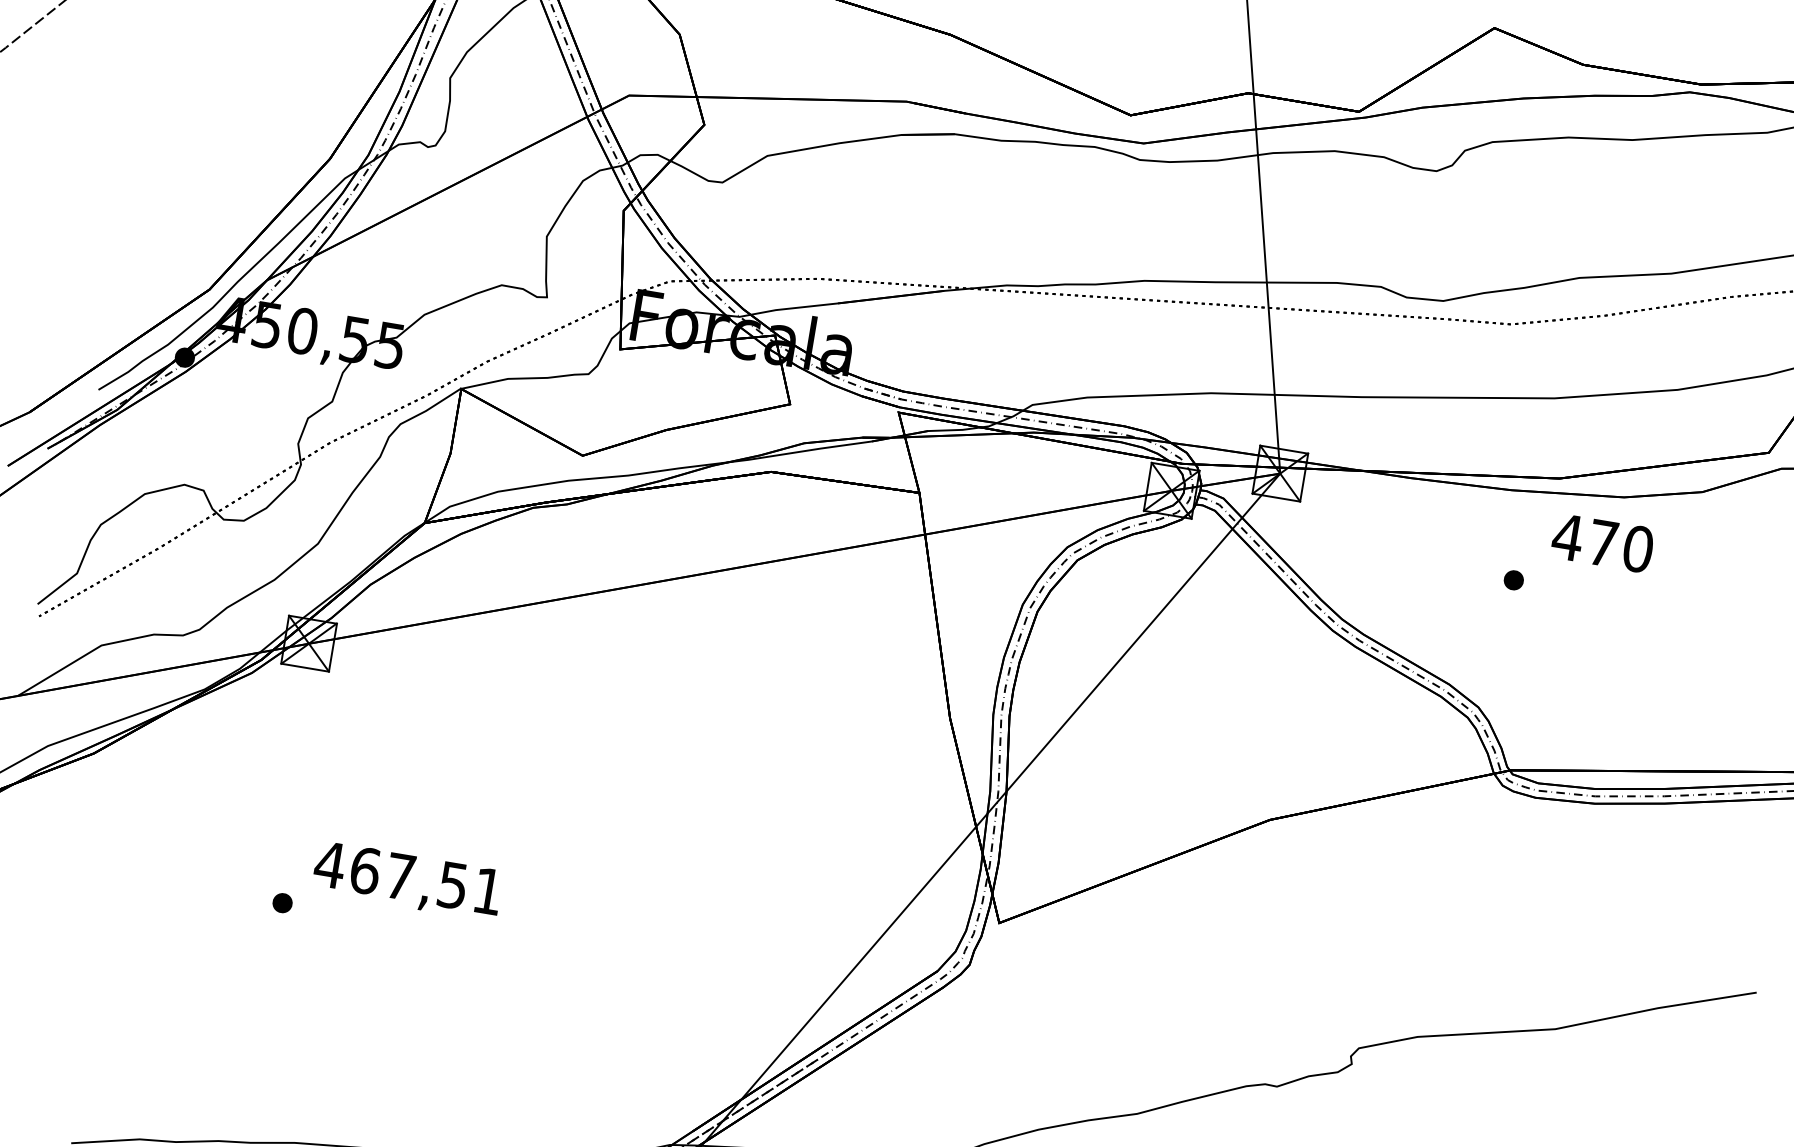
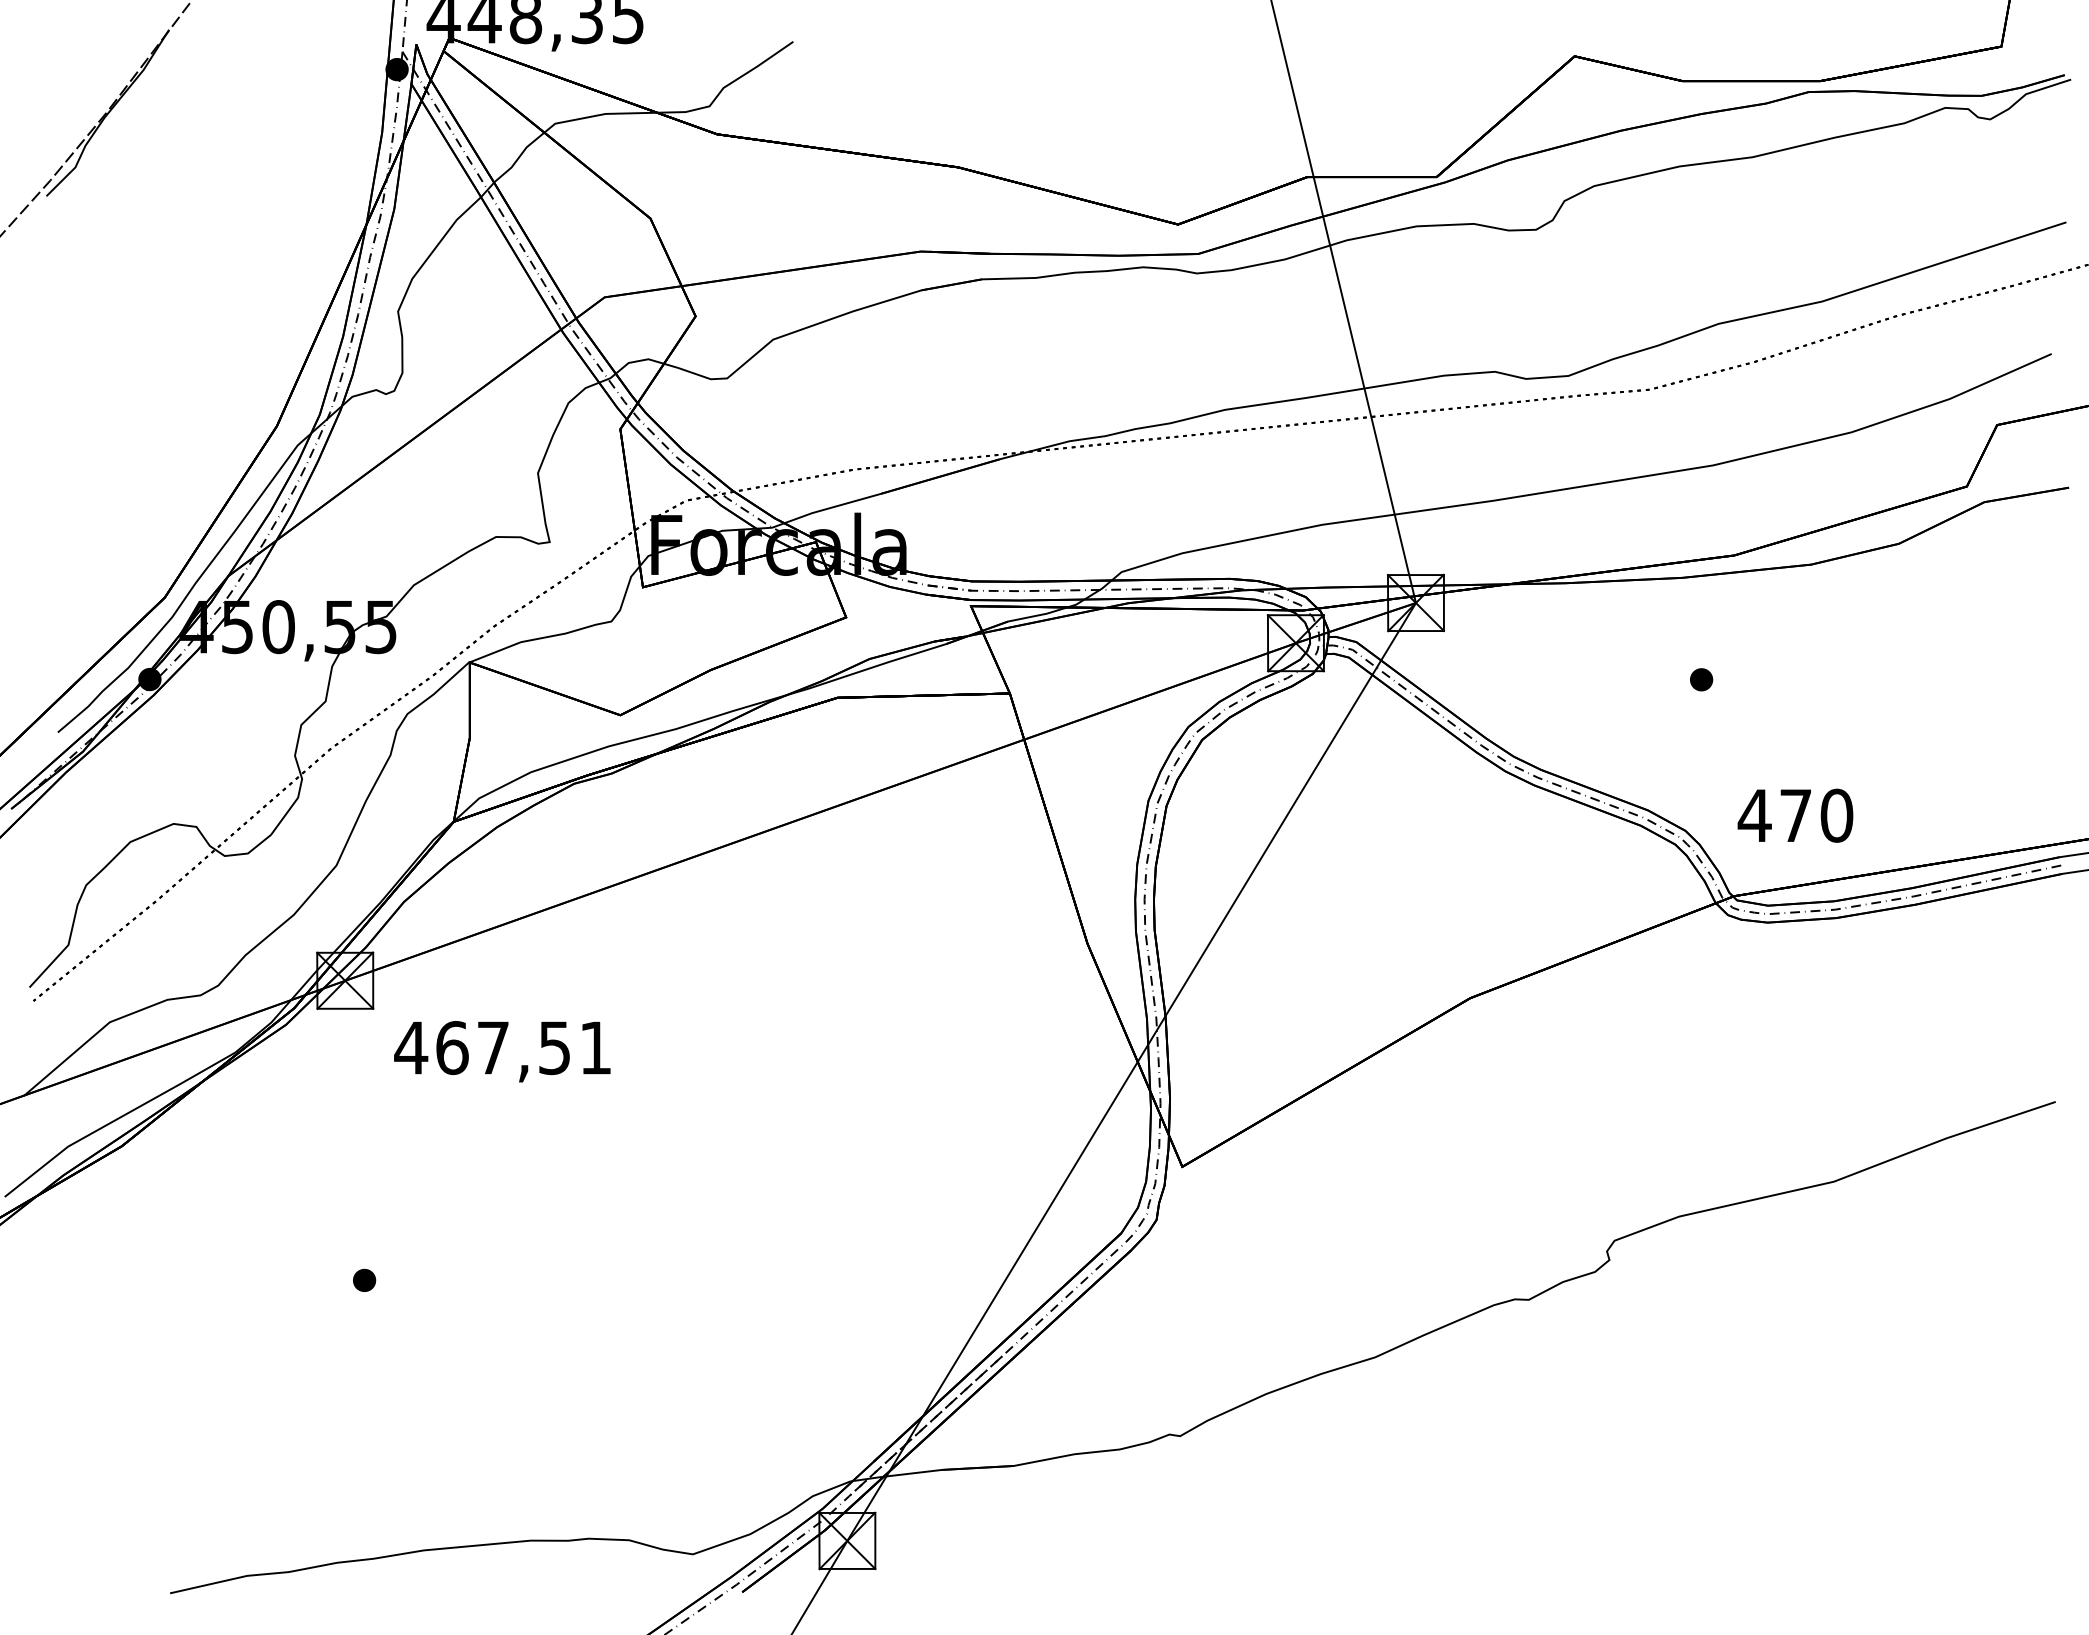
text: (1602, 543) -> (1795, 815), moved
text: (407, 880) -> (502, 1051), moved

